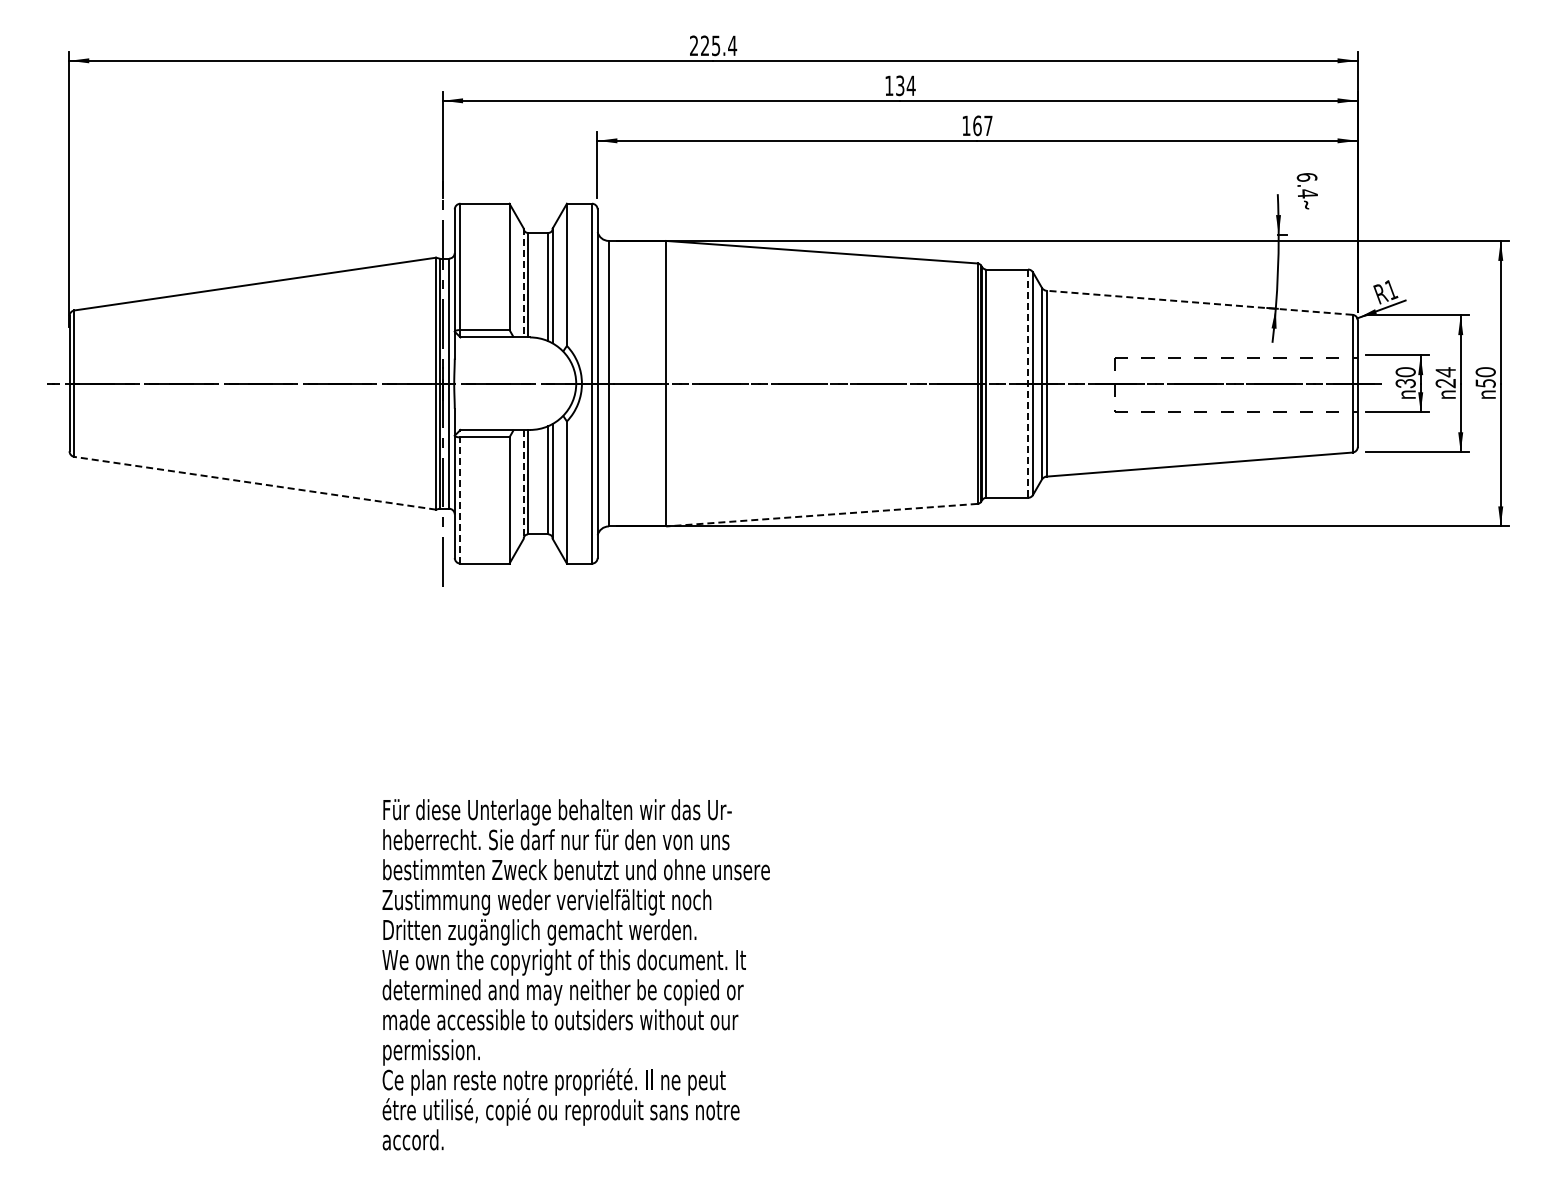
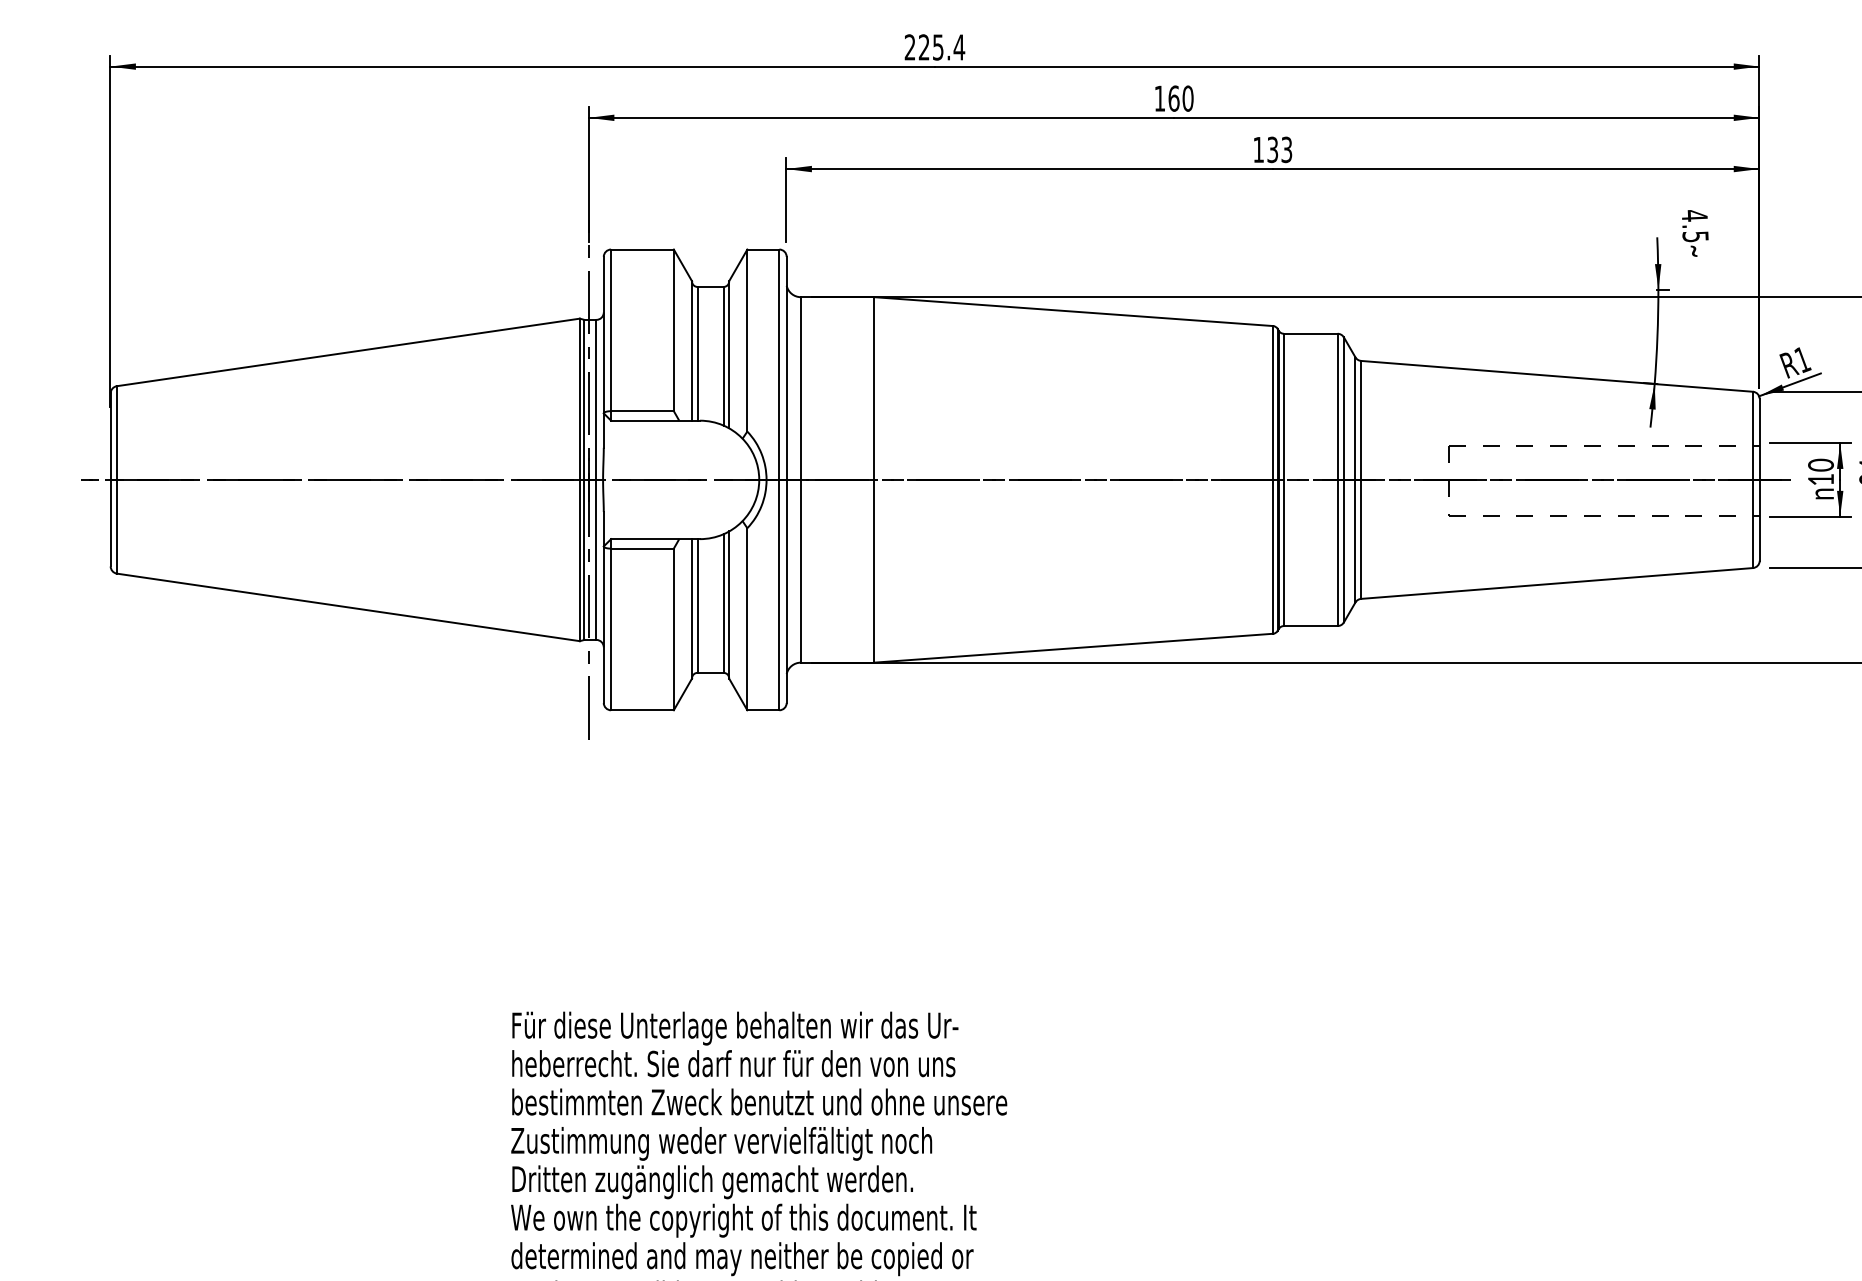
text: (905, 85) -> (1180, 98), 134 -> 160
text: (982, 125) -> (1279, 149), 167 -> 133
text: (1306, 185) -> (1693, 226), 6.4 -> 4.5
line: (523, 283) -> (691, 351), dashed -> solid
line: (1199, 302) -> (1557, 375), dashed -> solid
text: (1405, 383) -> (1820, 479), 30 -> 10
line: (1028, 384) -> (1338, 480), dashed -> solid
line: (255, 483) -> (348, 607), dashed -> solid
line: (523, 484) -> (691, 608), dashed -> solid
line: (460, 496) -> (611, 624), dashed -> solid
line: (821, 515) -> (1073, 648), dashed -> solid

